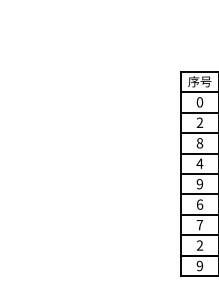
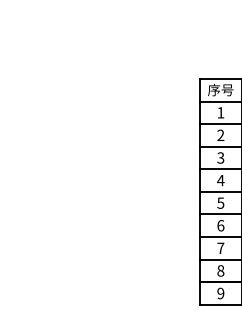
text: (199, 102) -> (220, 112), 0 -> 1
text: (199, 143) -> (220, 158), 8 -> 3
text: (199, 184) -> (220, 203), 9 -> 5
text: (199, 245) -> (220, 270), 2 -> 8

